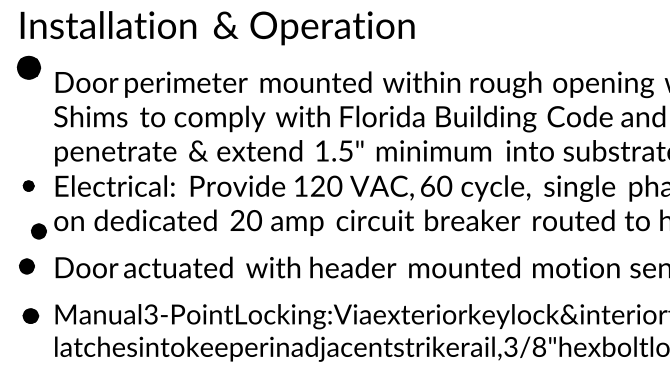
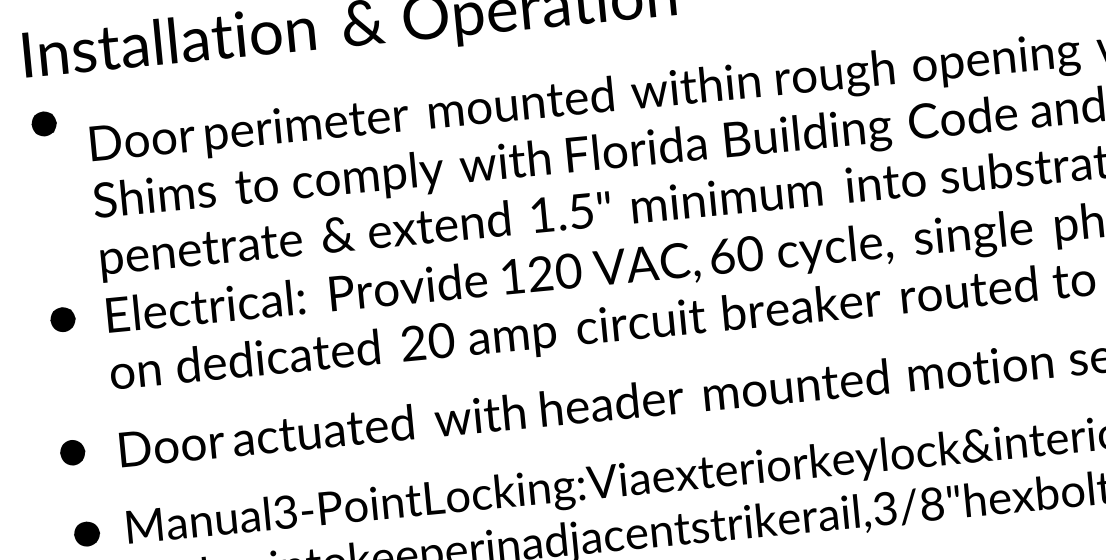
part: (28, 67) -> (43, 123), size x0.62
part: (28, 185) -> (62, 318), size x1.43
part: (38, 231) -> (86, 393), removed

